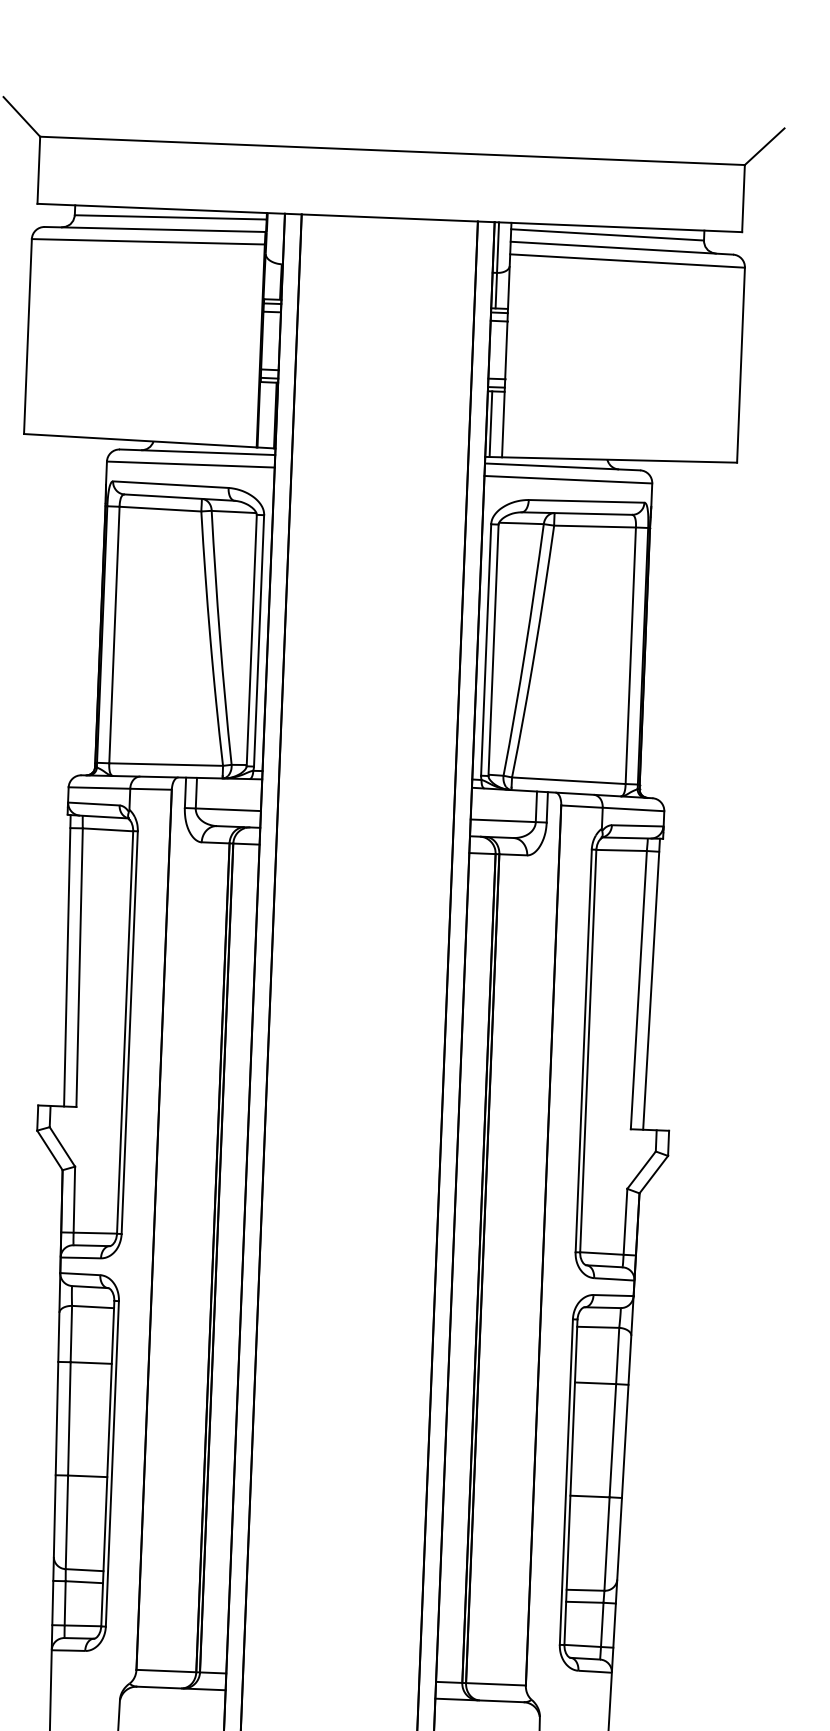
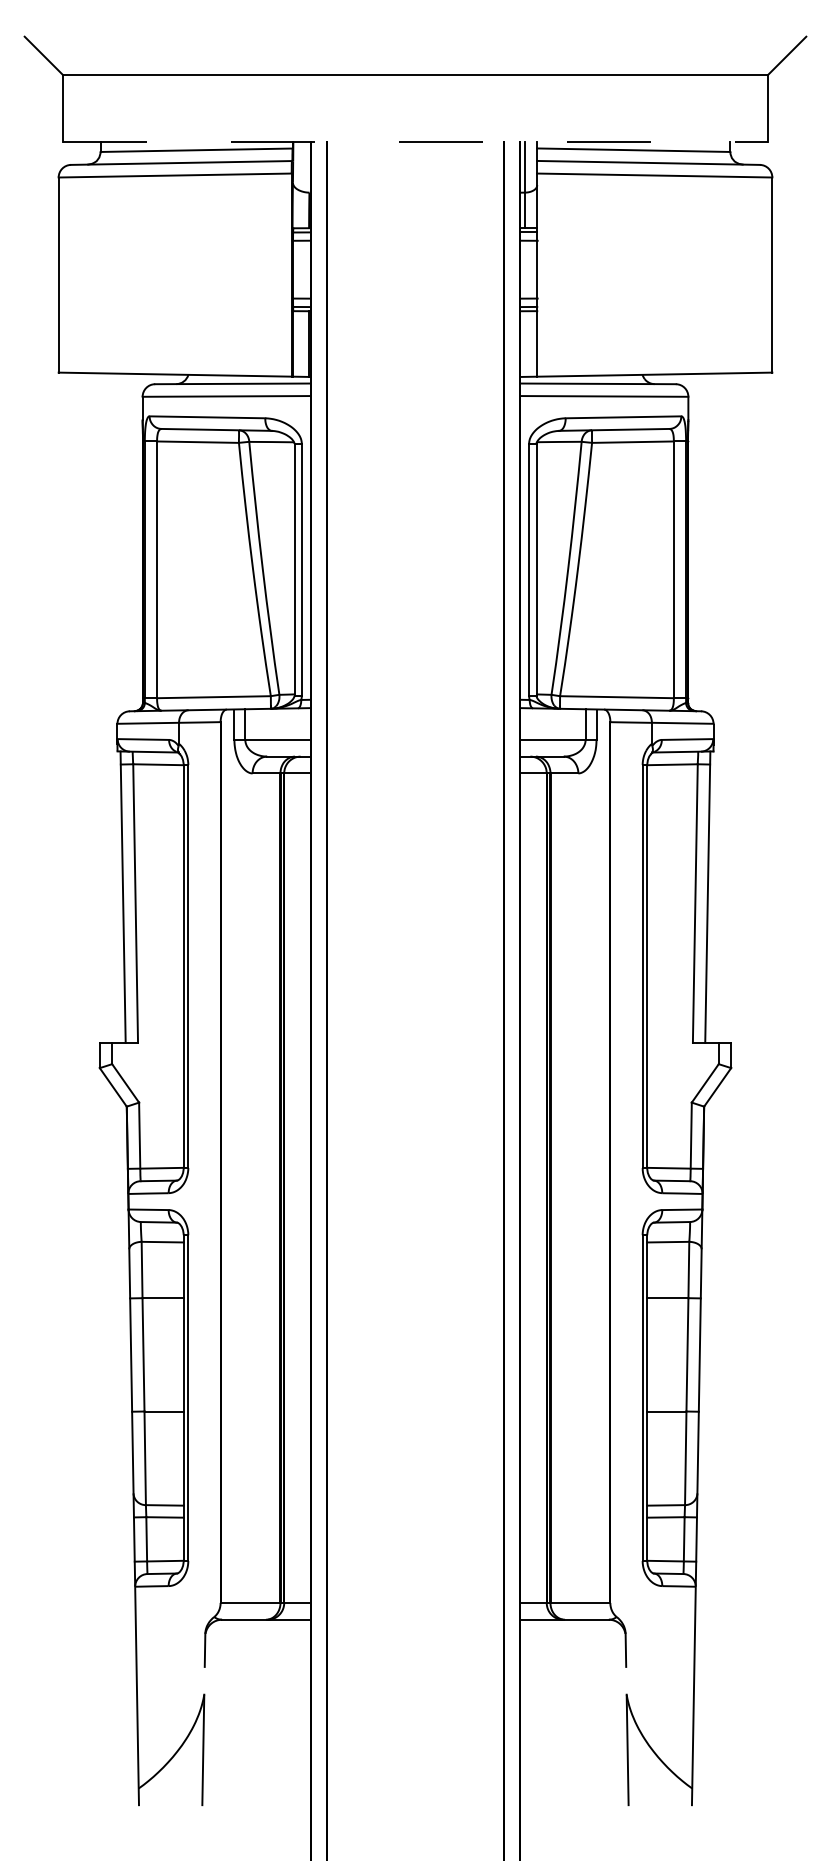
line: (389, 218) -> (415, 142), solid -> dashed
line: (490, 423) -> (524, 343), removed

